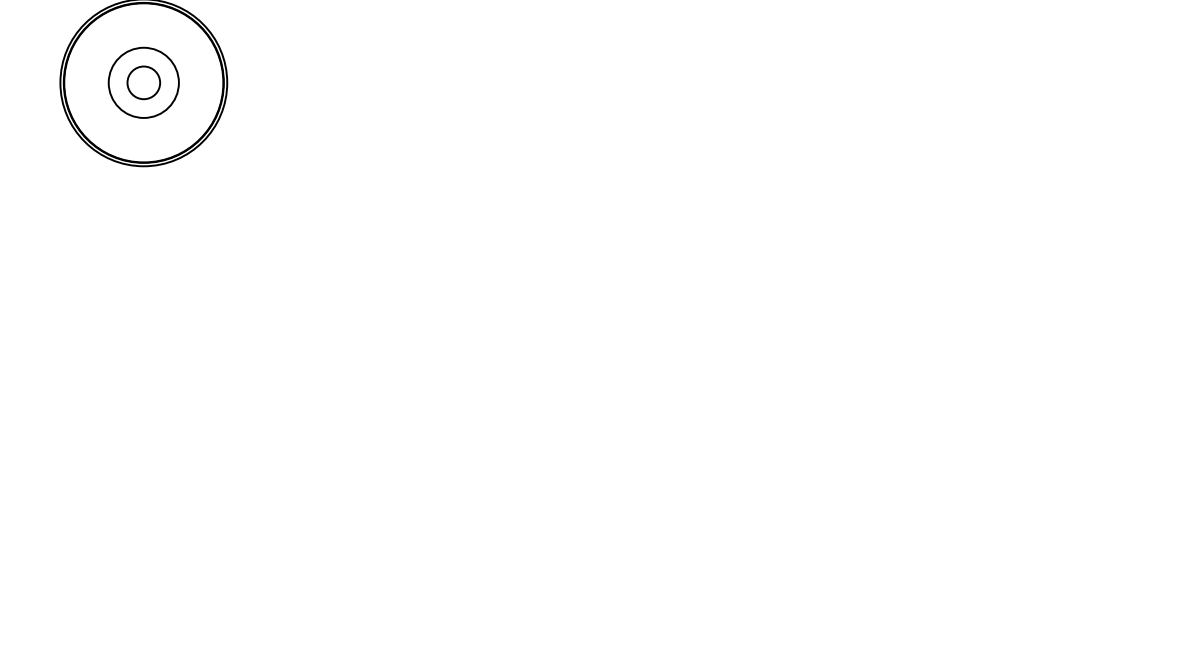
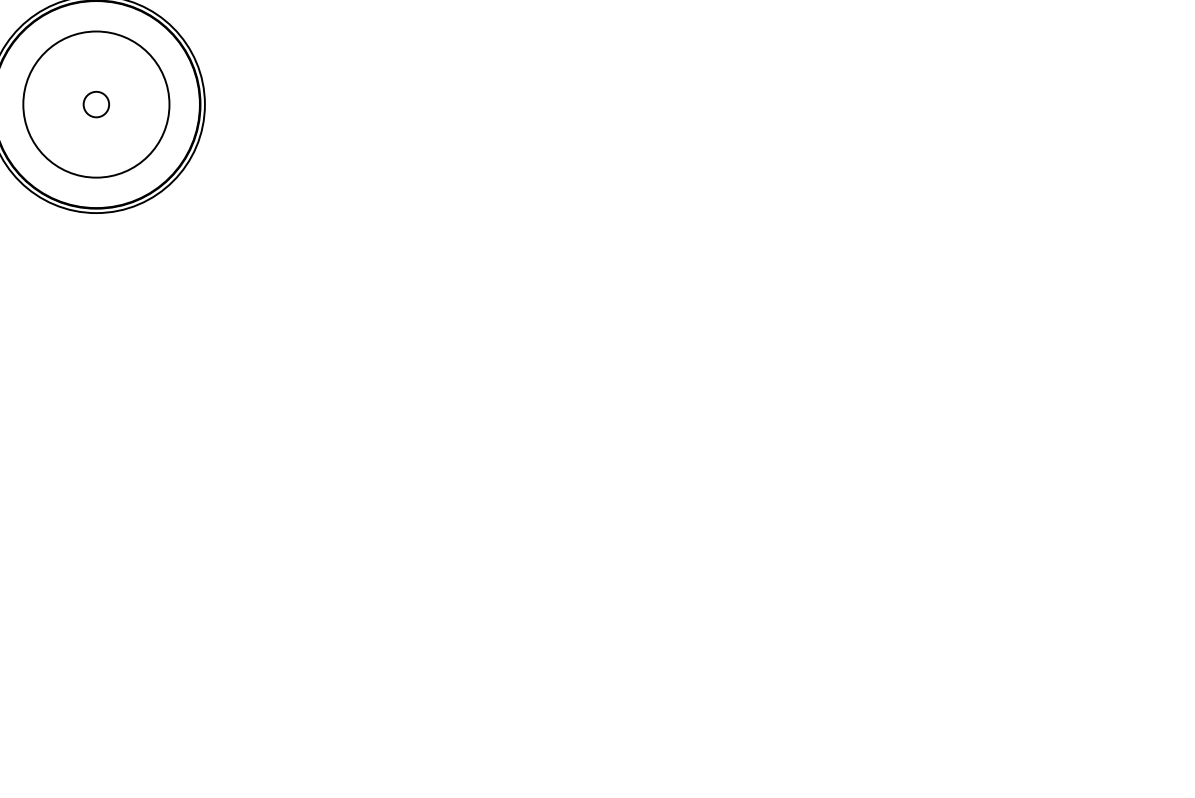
circle: (143, 82) -> (95, 104), size x0.6
circle: (143, 82) -> (95, 104), size x1.6

